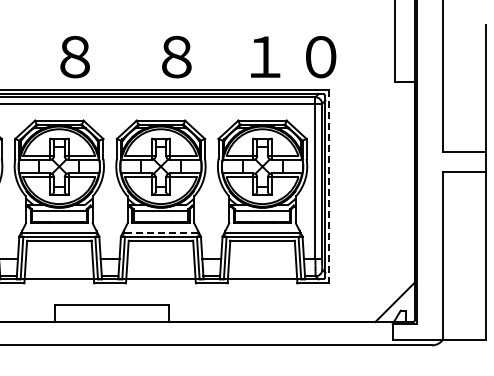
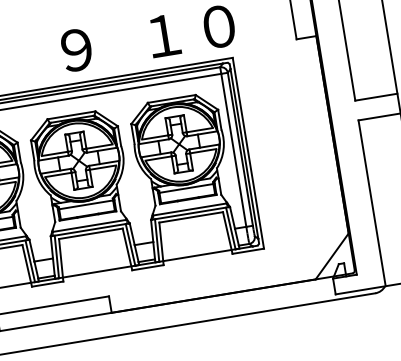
text: (176, 56) -> (76, 49), ８ -> ９
line: (329, 186) -> (248, 153), dashed -> solid
line: (160, 232) -> (89, 225), dashed -> solid

